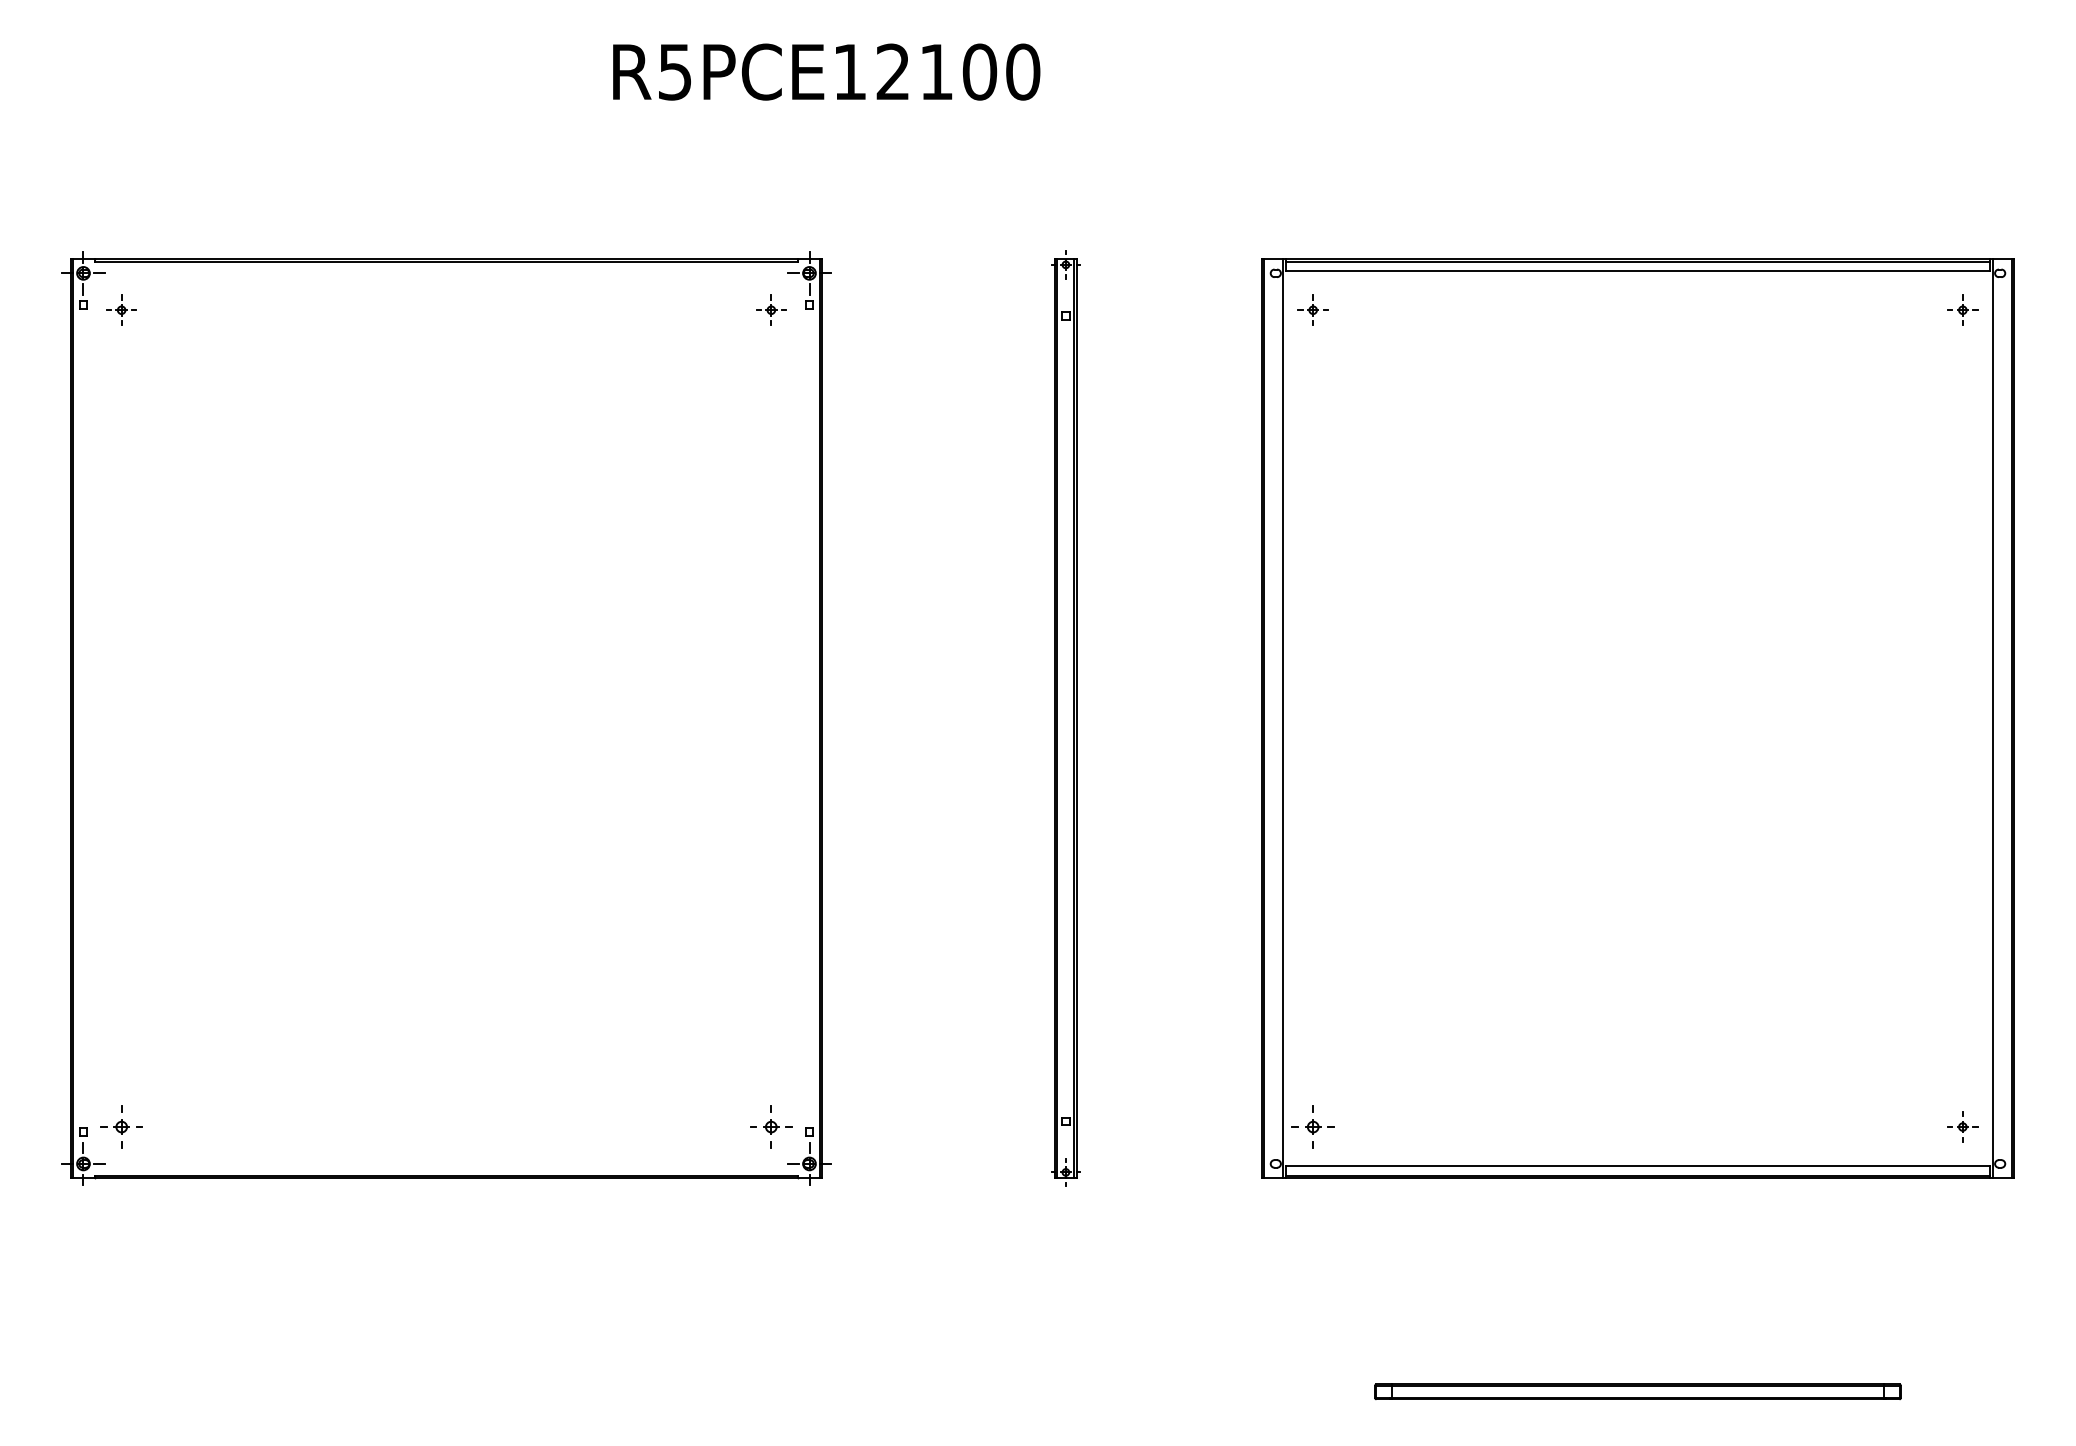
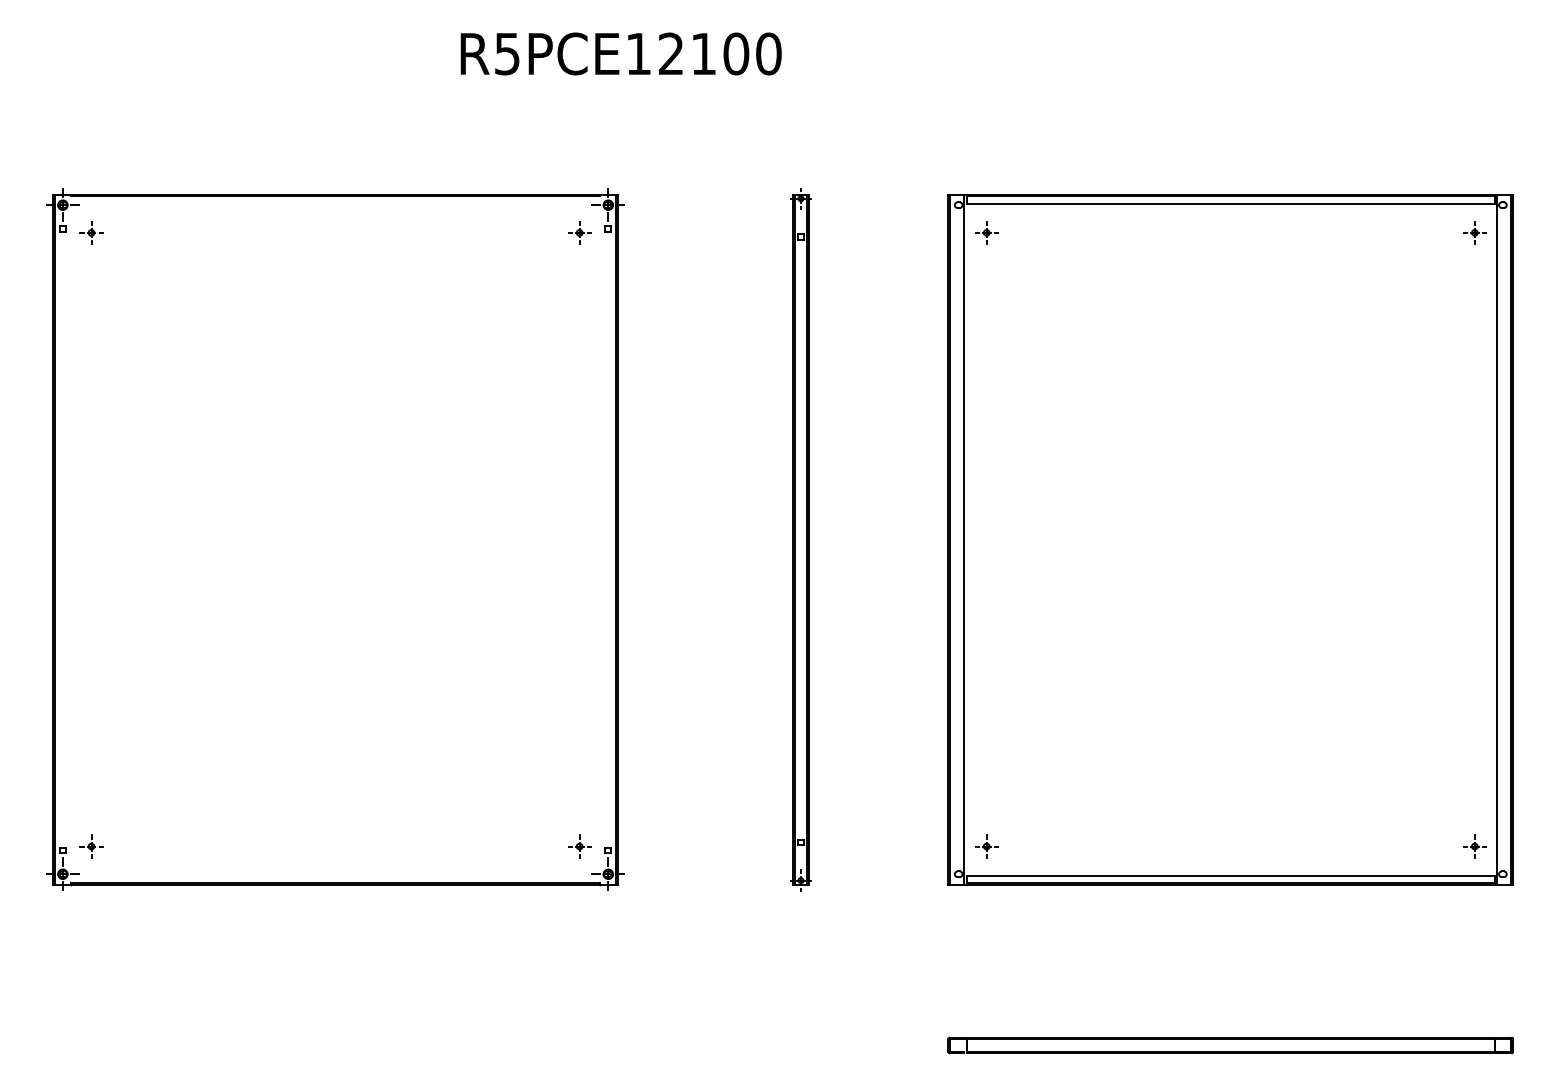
part: (121, 1126) -> (91, 846), size x0.71
part: (771, 1126) -> (579, 846), size x0.71
part: (1312, 1126) -> (986, 846), size x0.71
part: (1637, 1391) -> (1230, 1045), size x1.43

